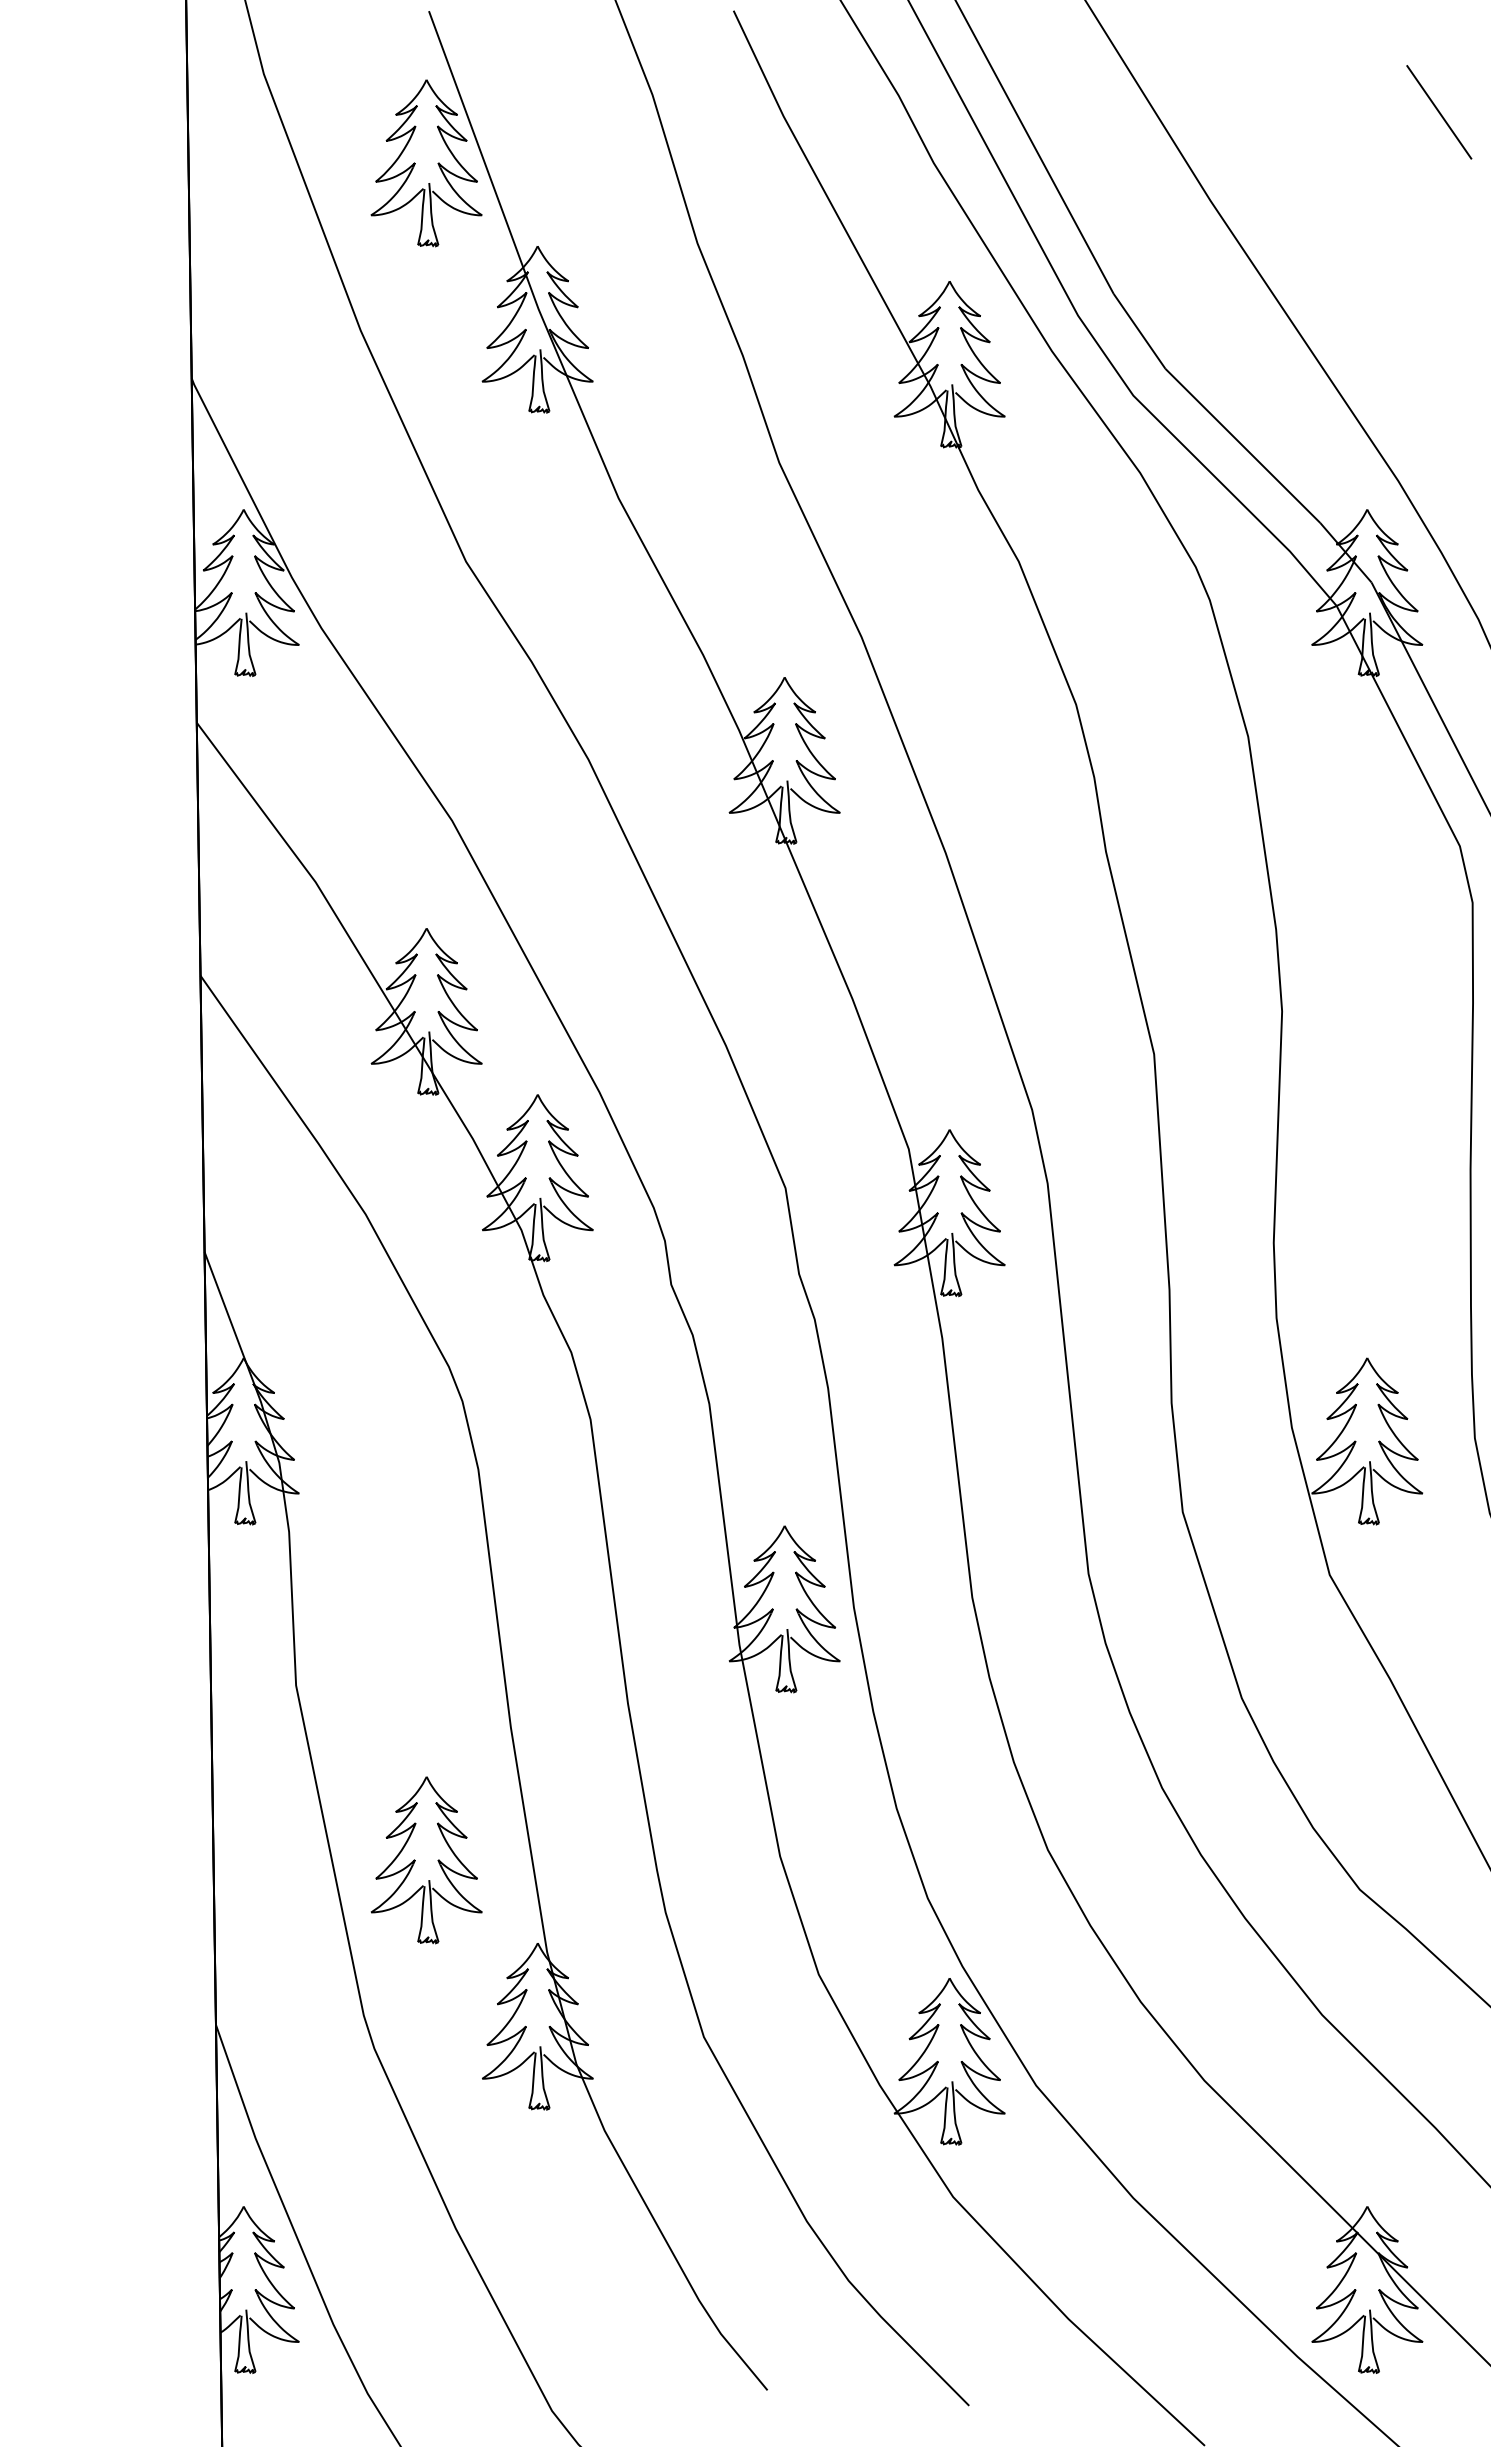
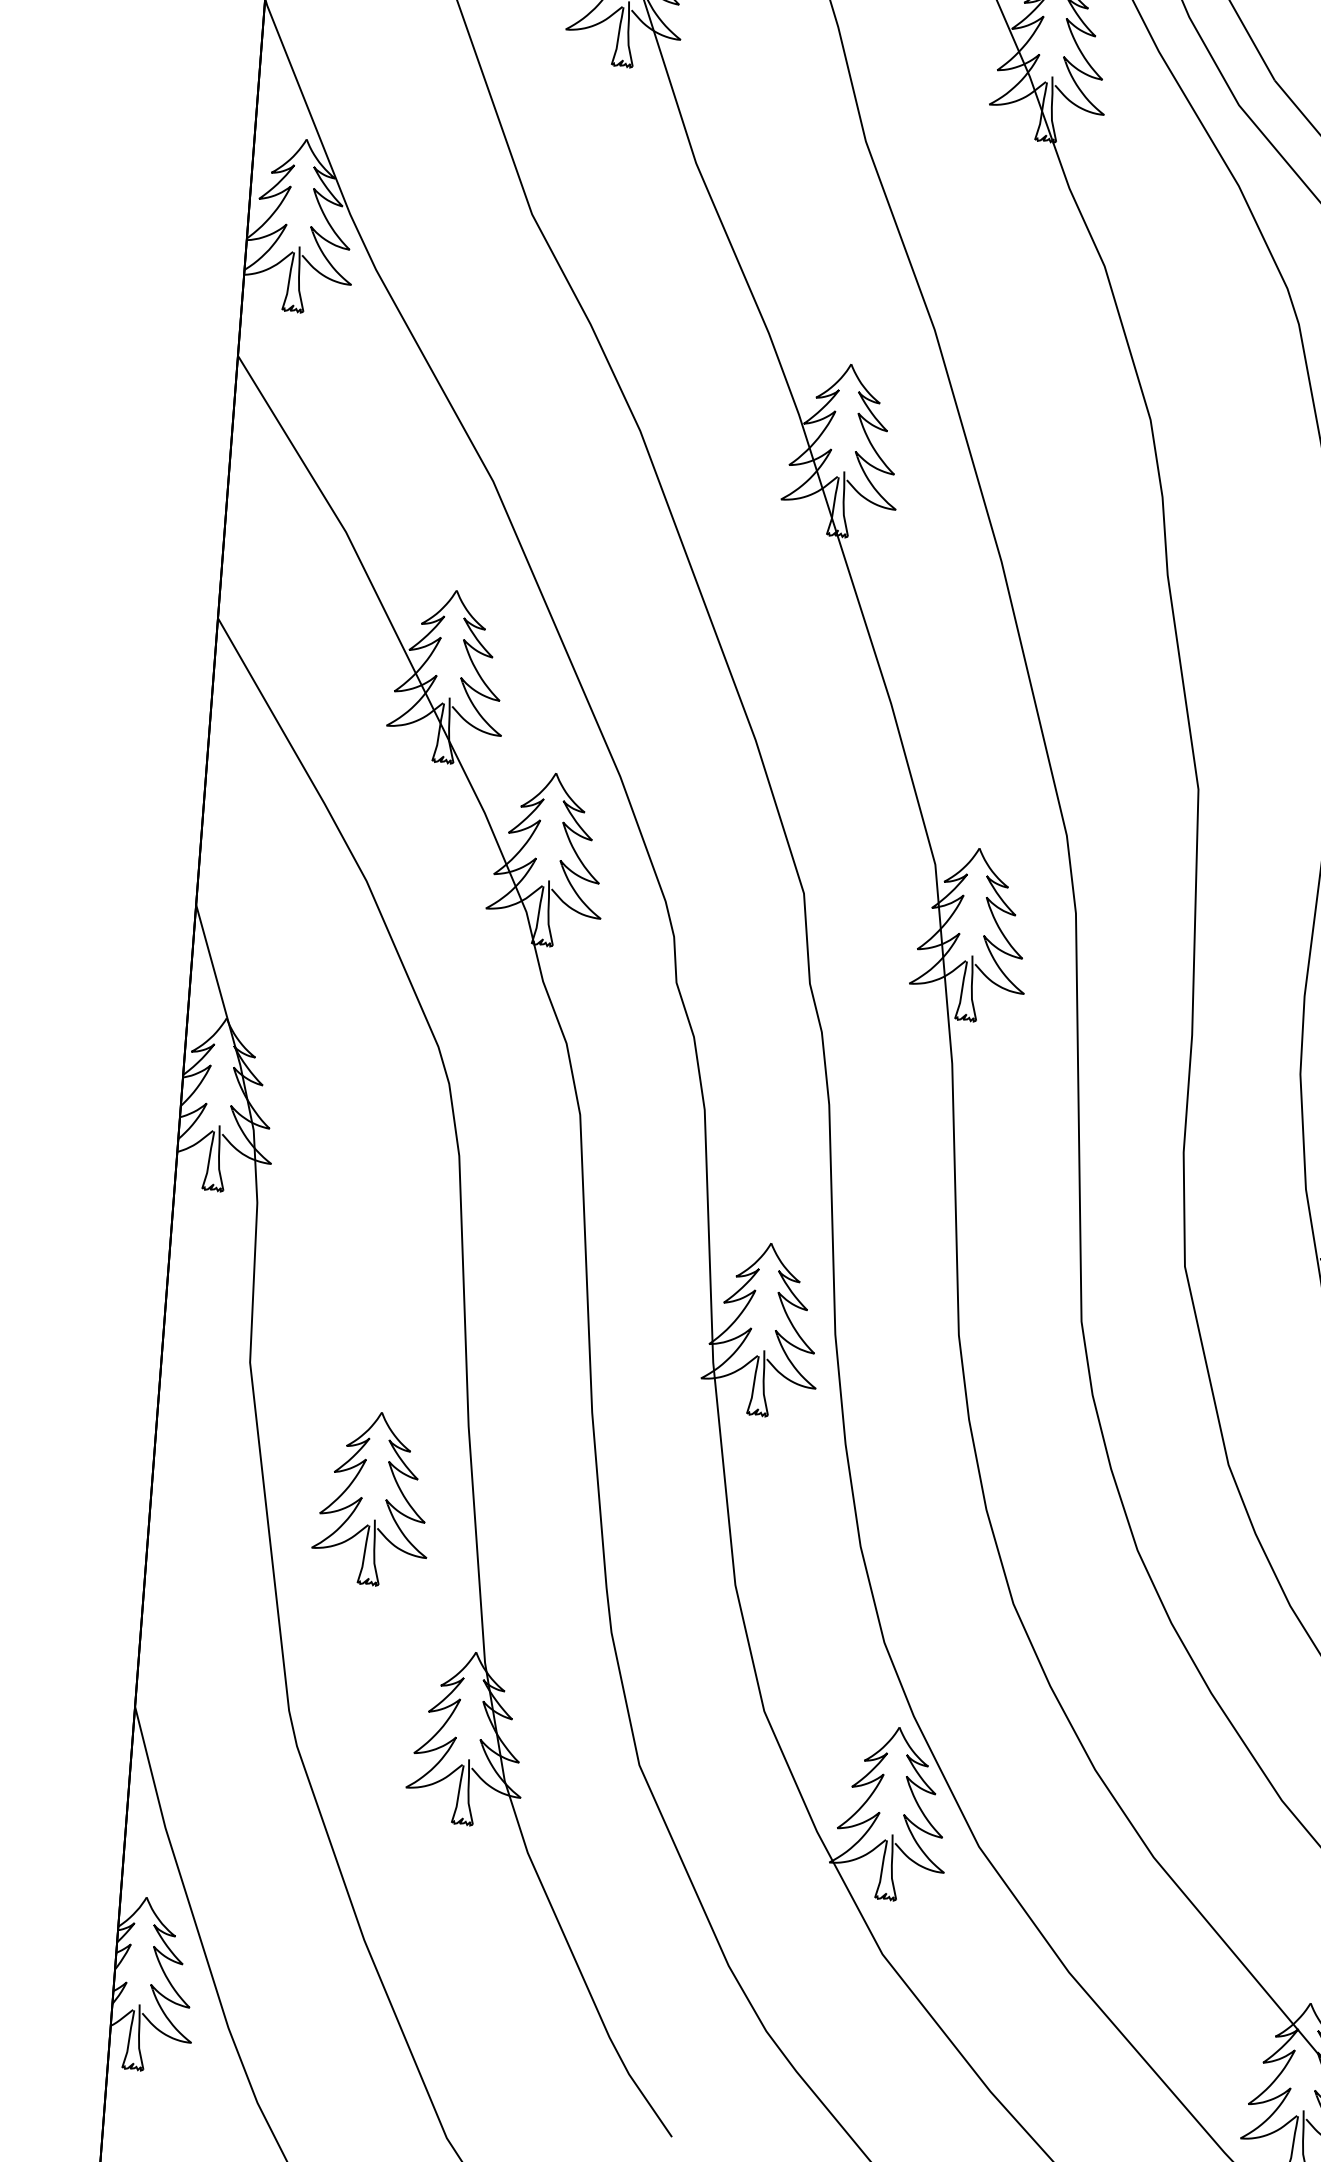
part: (415, 1860) -> (362, 1498), moved

